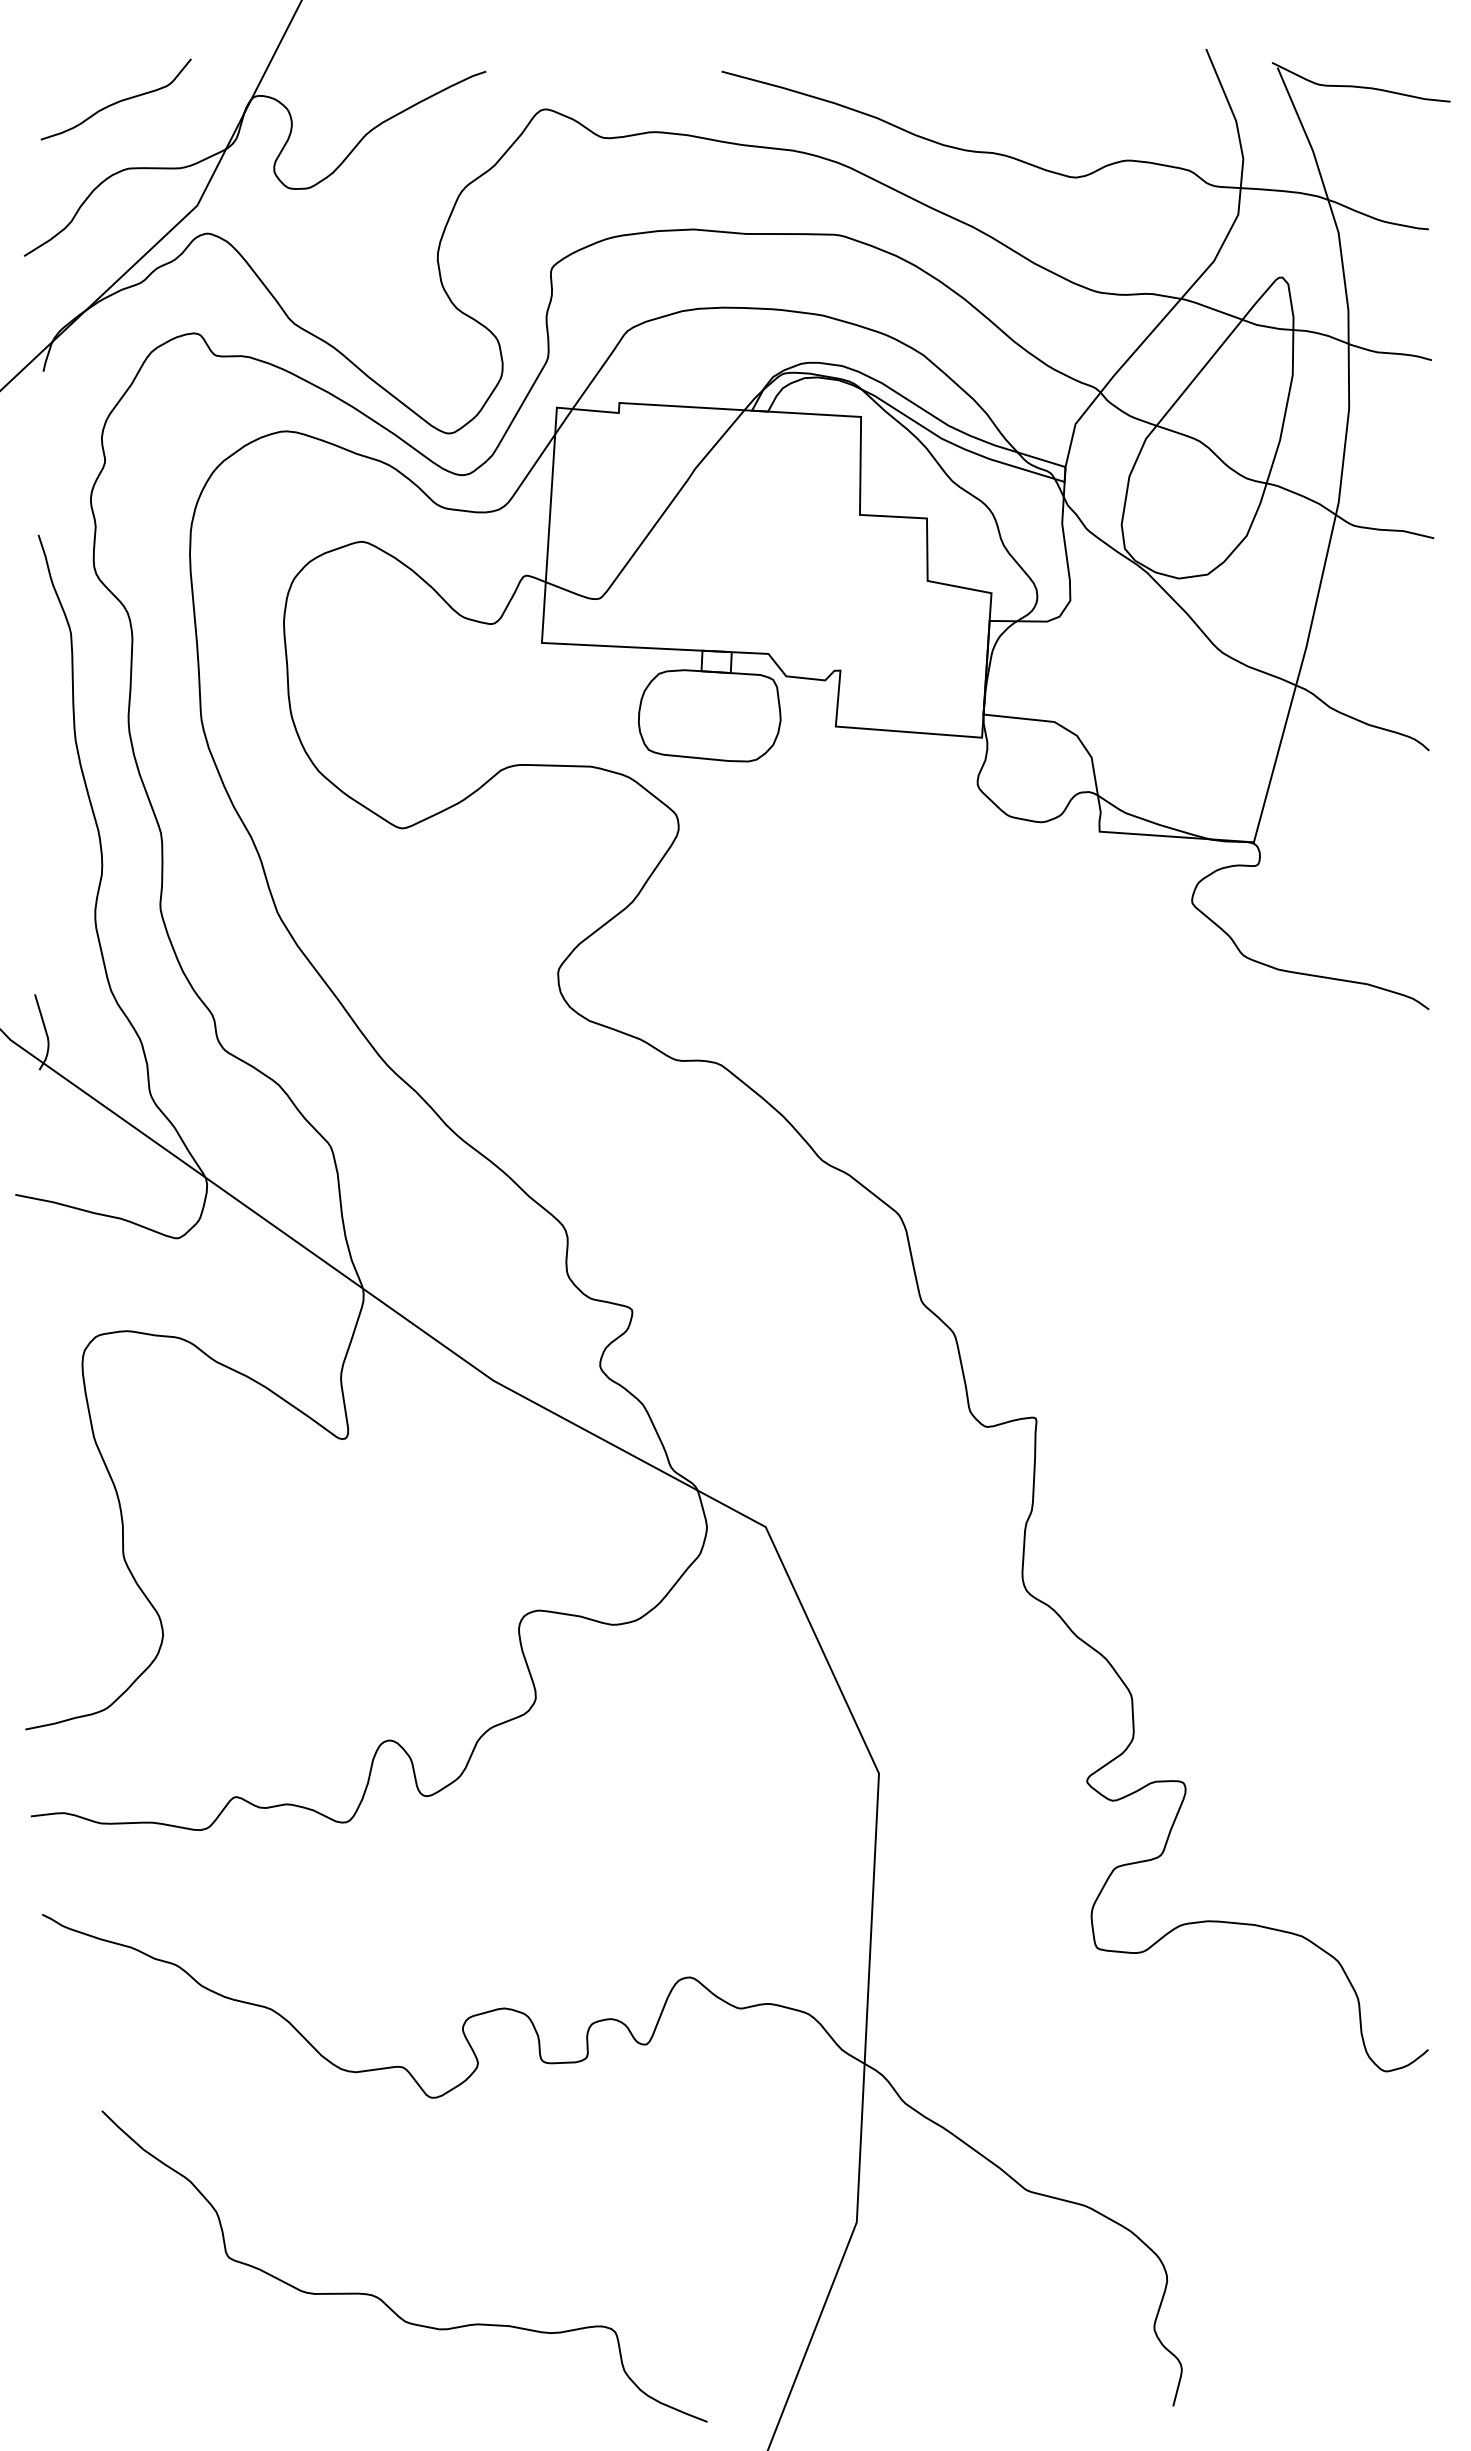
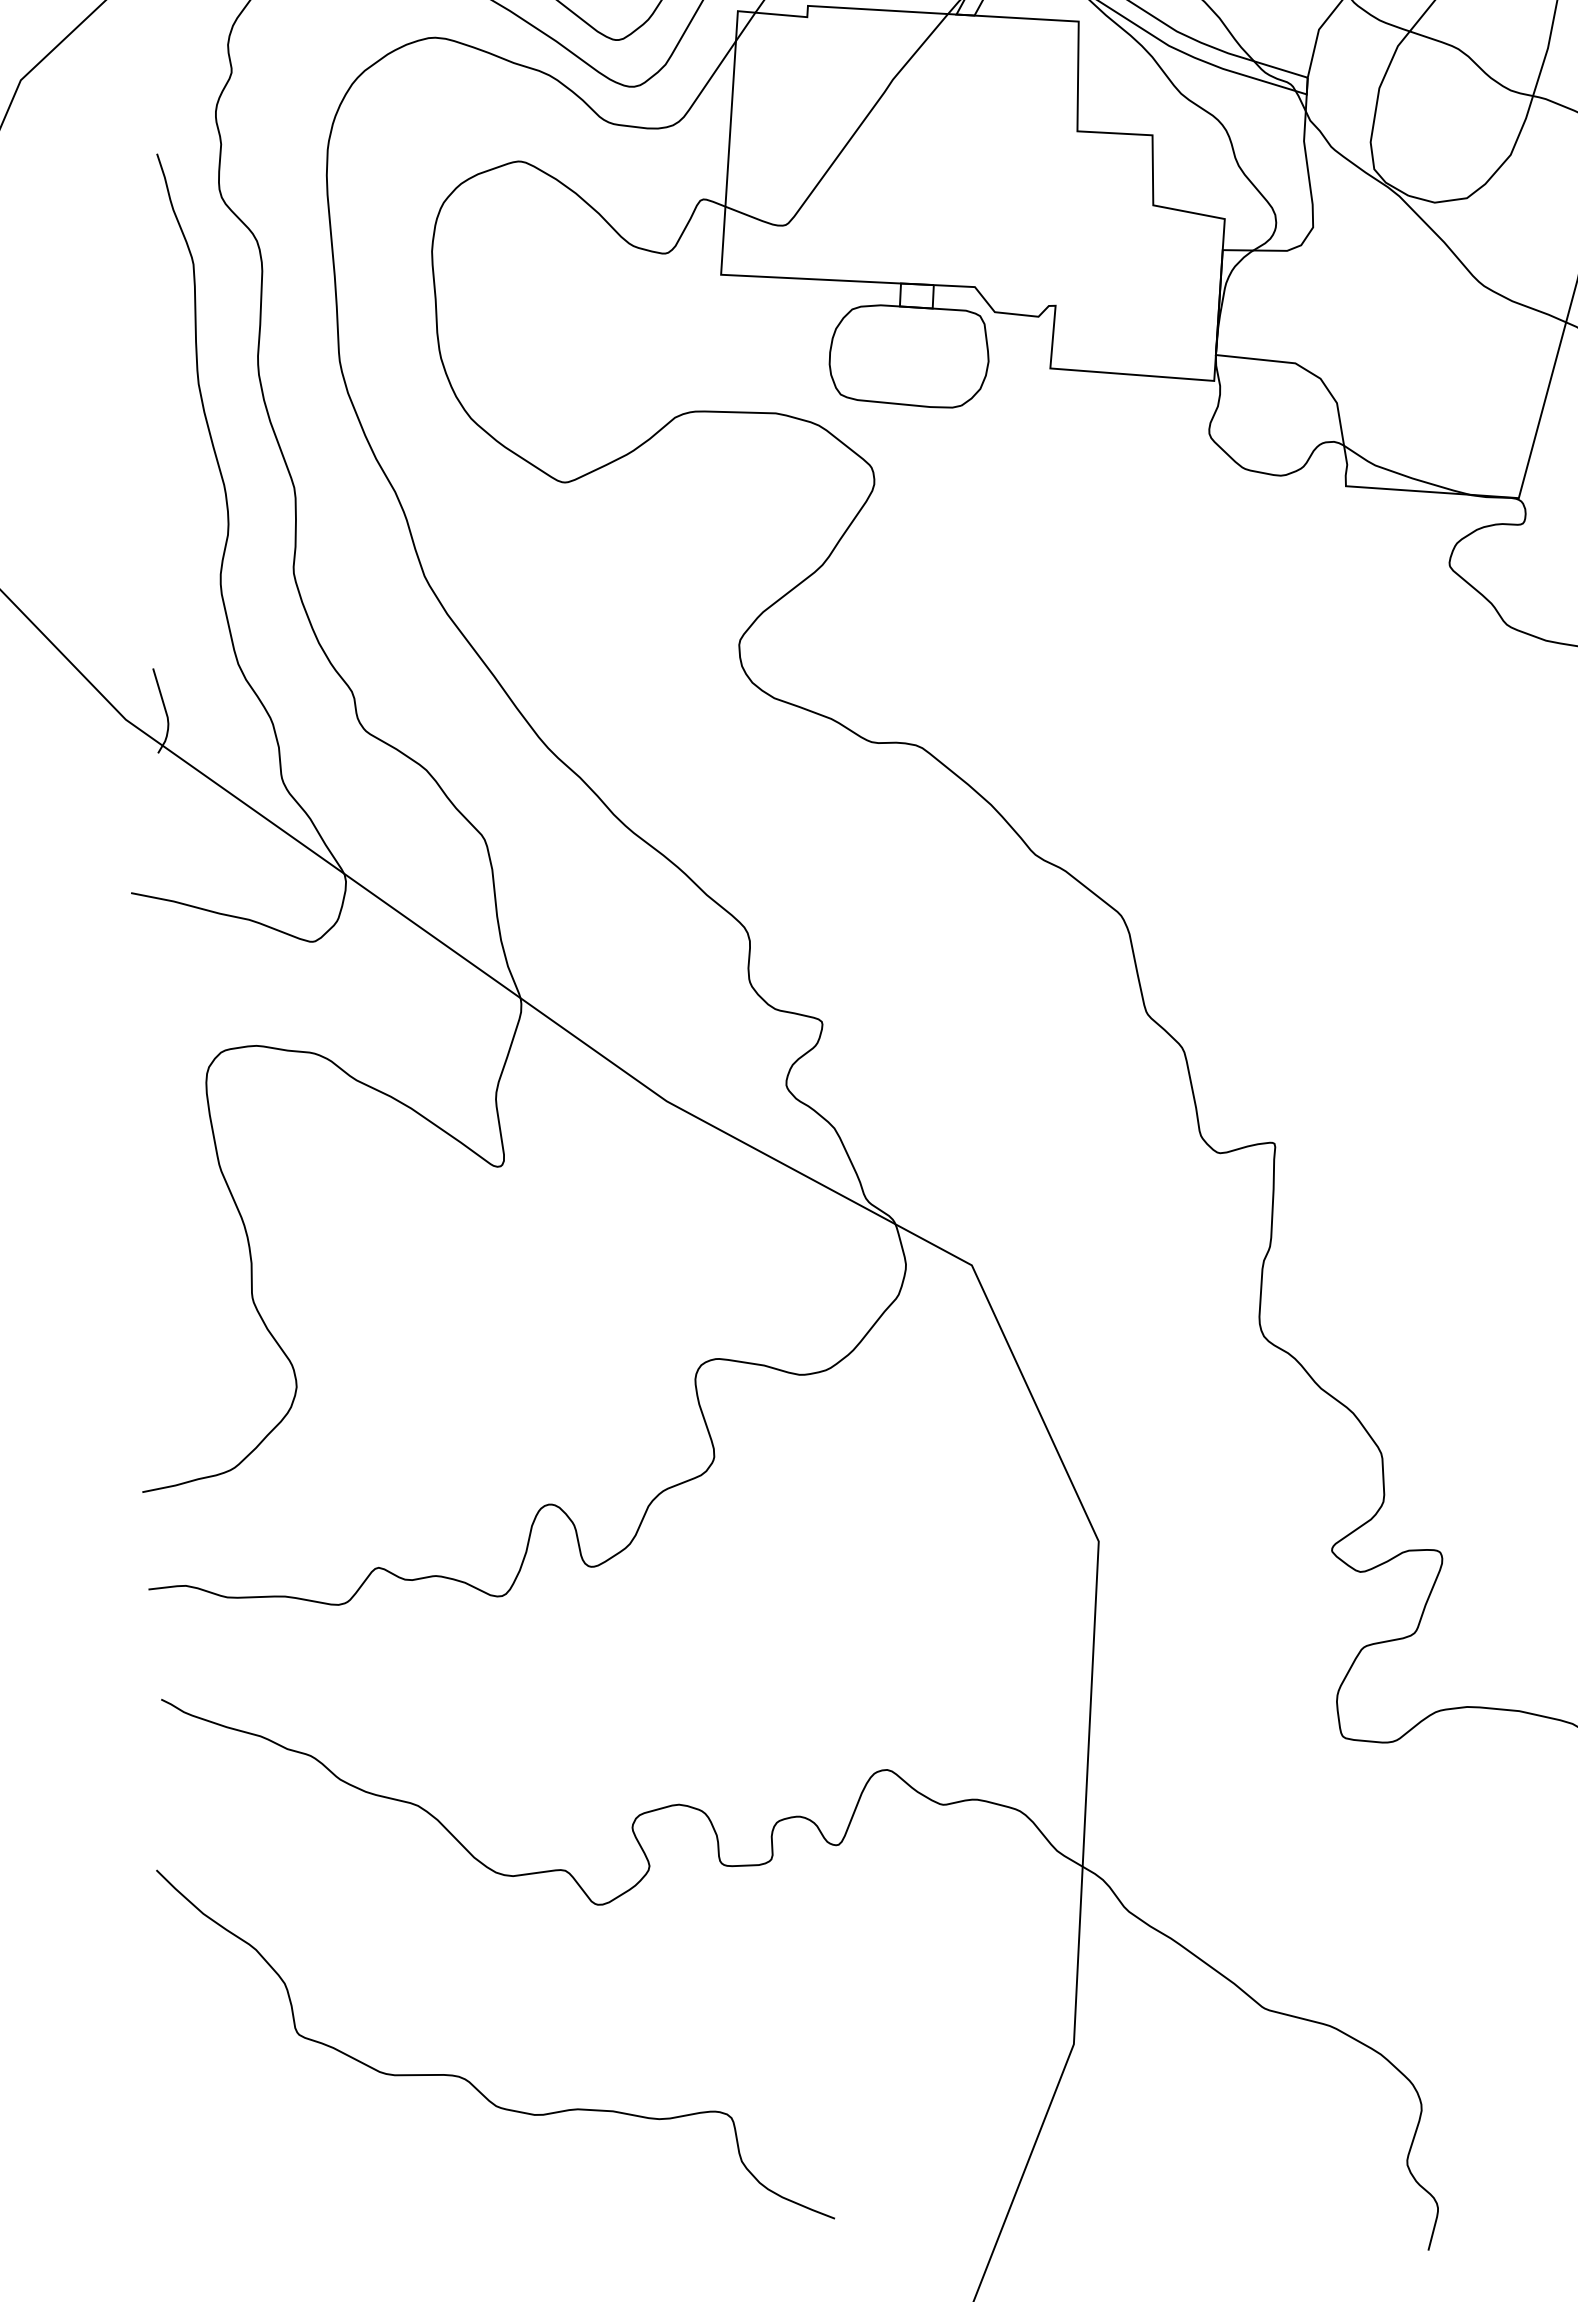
curve: (382, 2299) -> (470, 2081), moved

